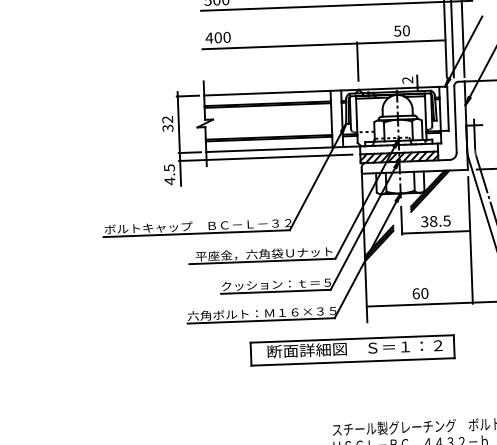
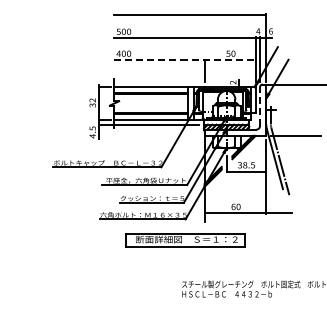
line: (324, 45) -> (185, 60), solid -> dashed
line: (456, 117) -> (260, 105), solid -> dashed
part: (352, 350) -> (185, 240), moved

